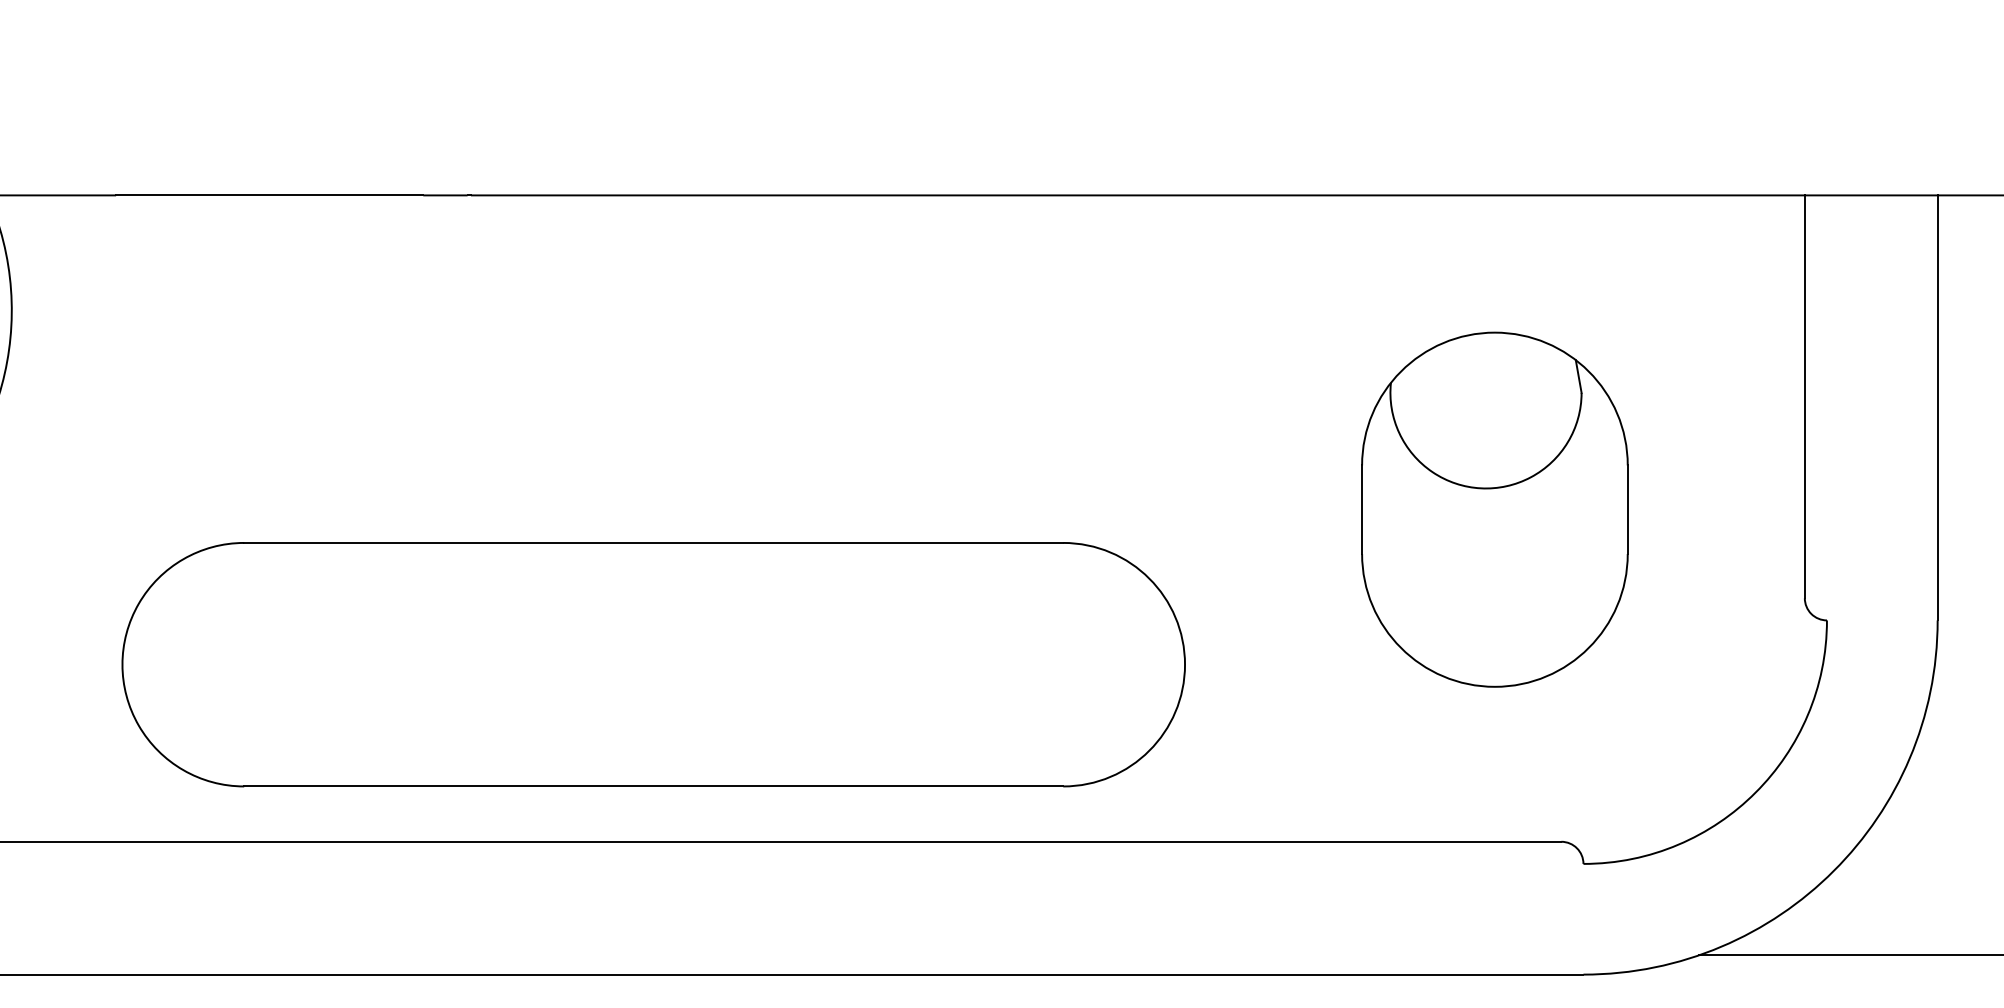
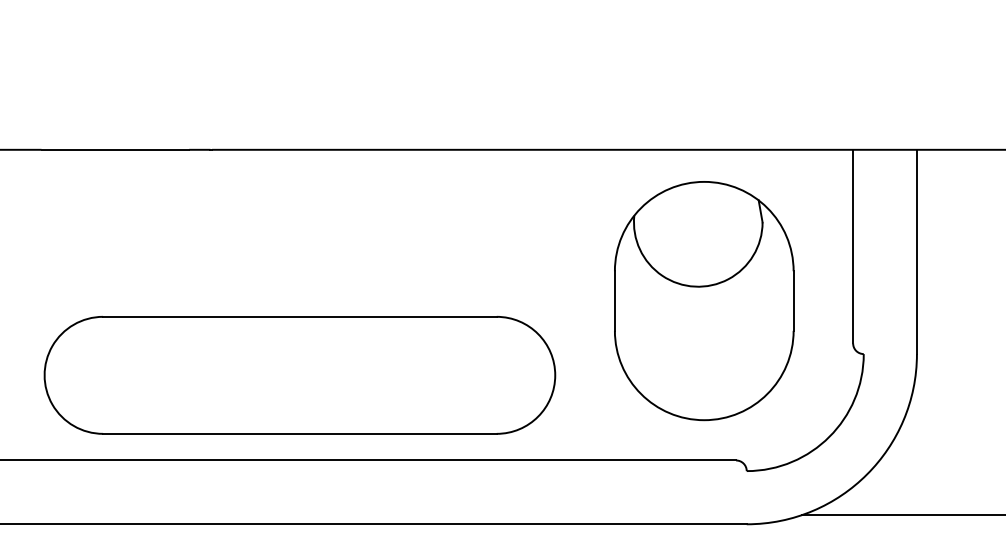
part: (1493, 508) -> (703, 300), size x1.4

